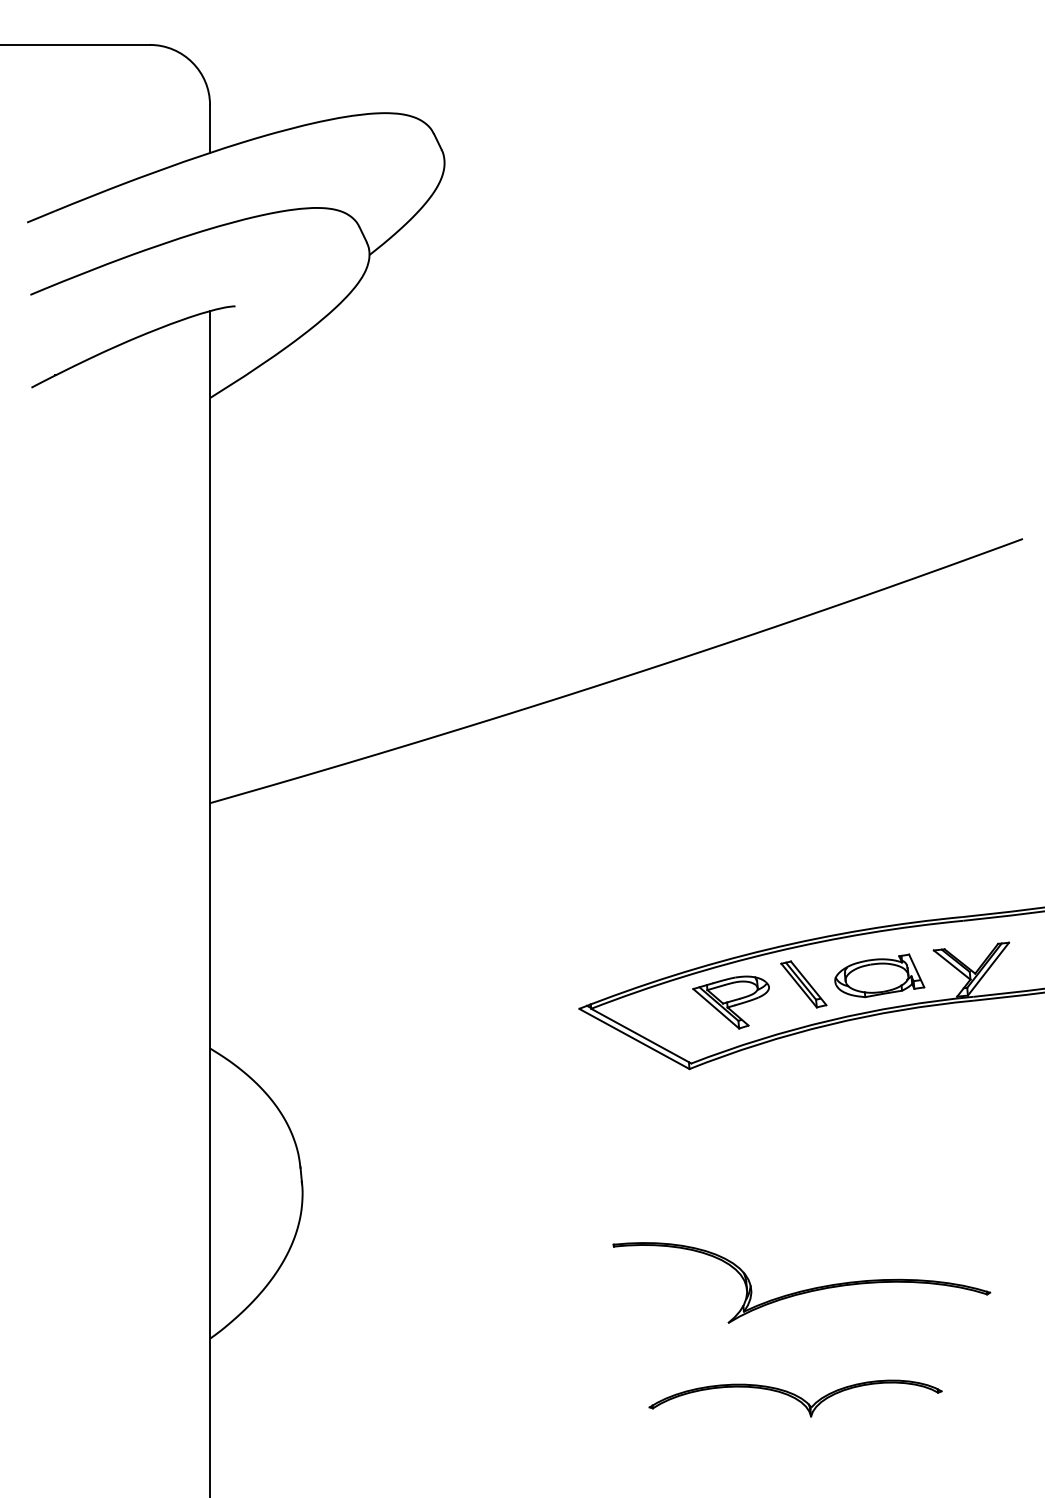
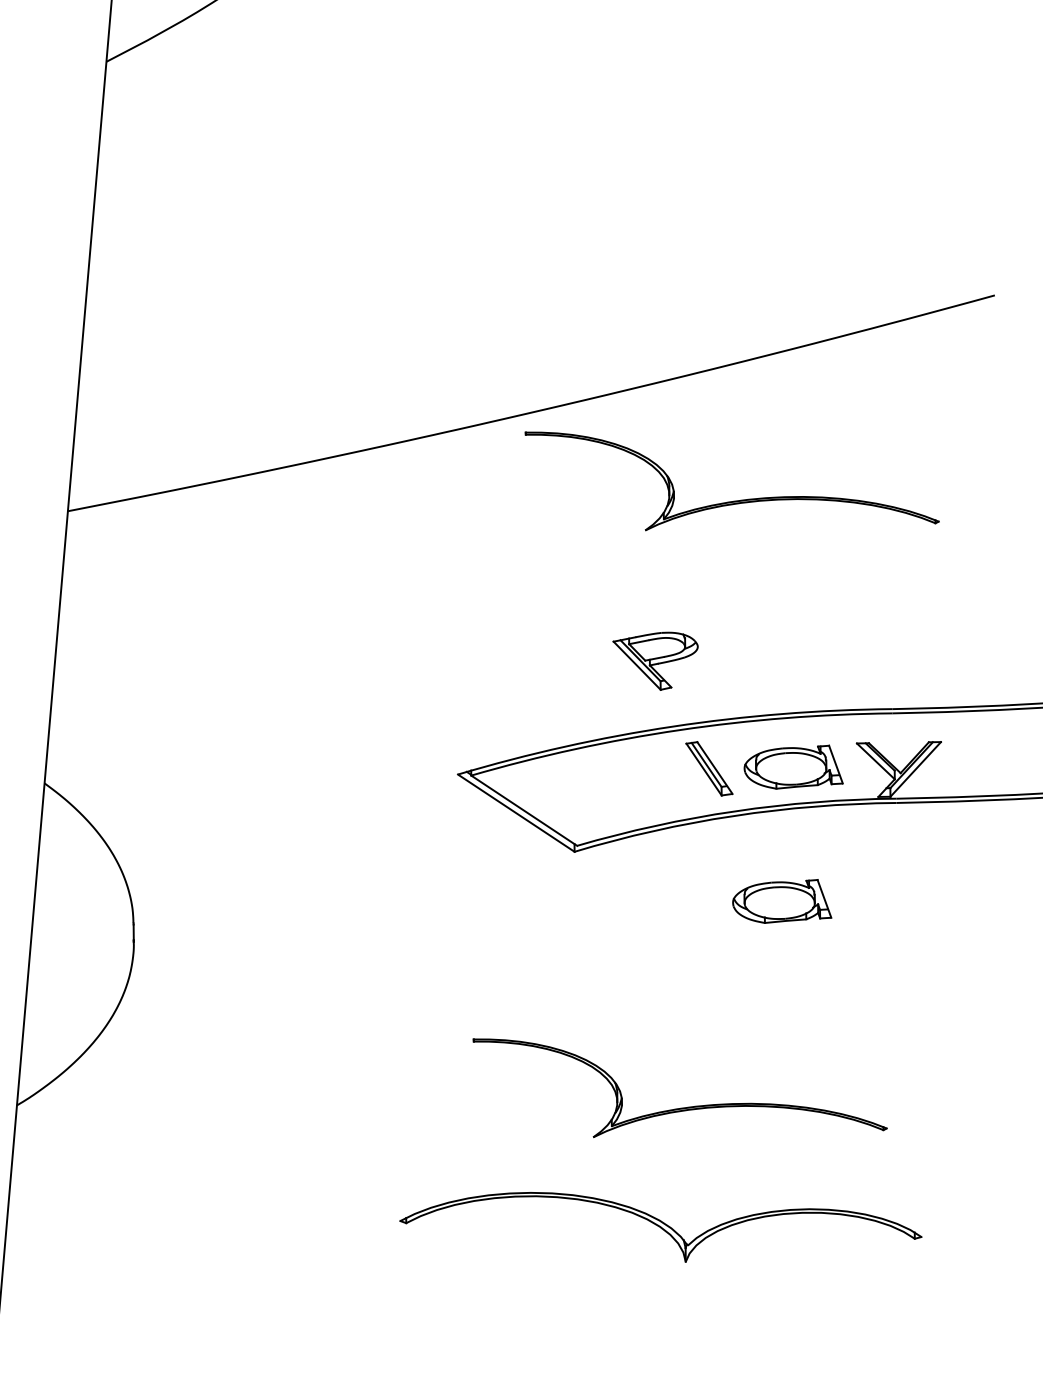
part: (804, 742) -> (733, 500), added
part: (730, 1002) -> (653, 660), moved
part: (879, 1096) -> (782, 900), added
part: (795, 1398) -> (660, 1227), size x1.6

